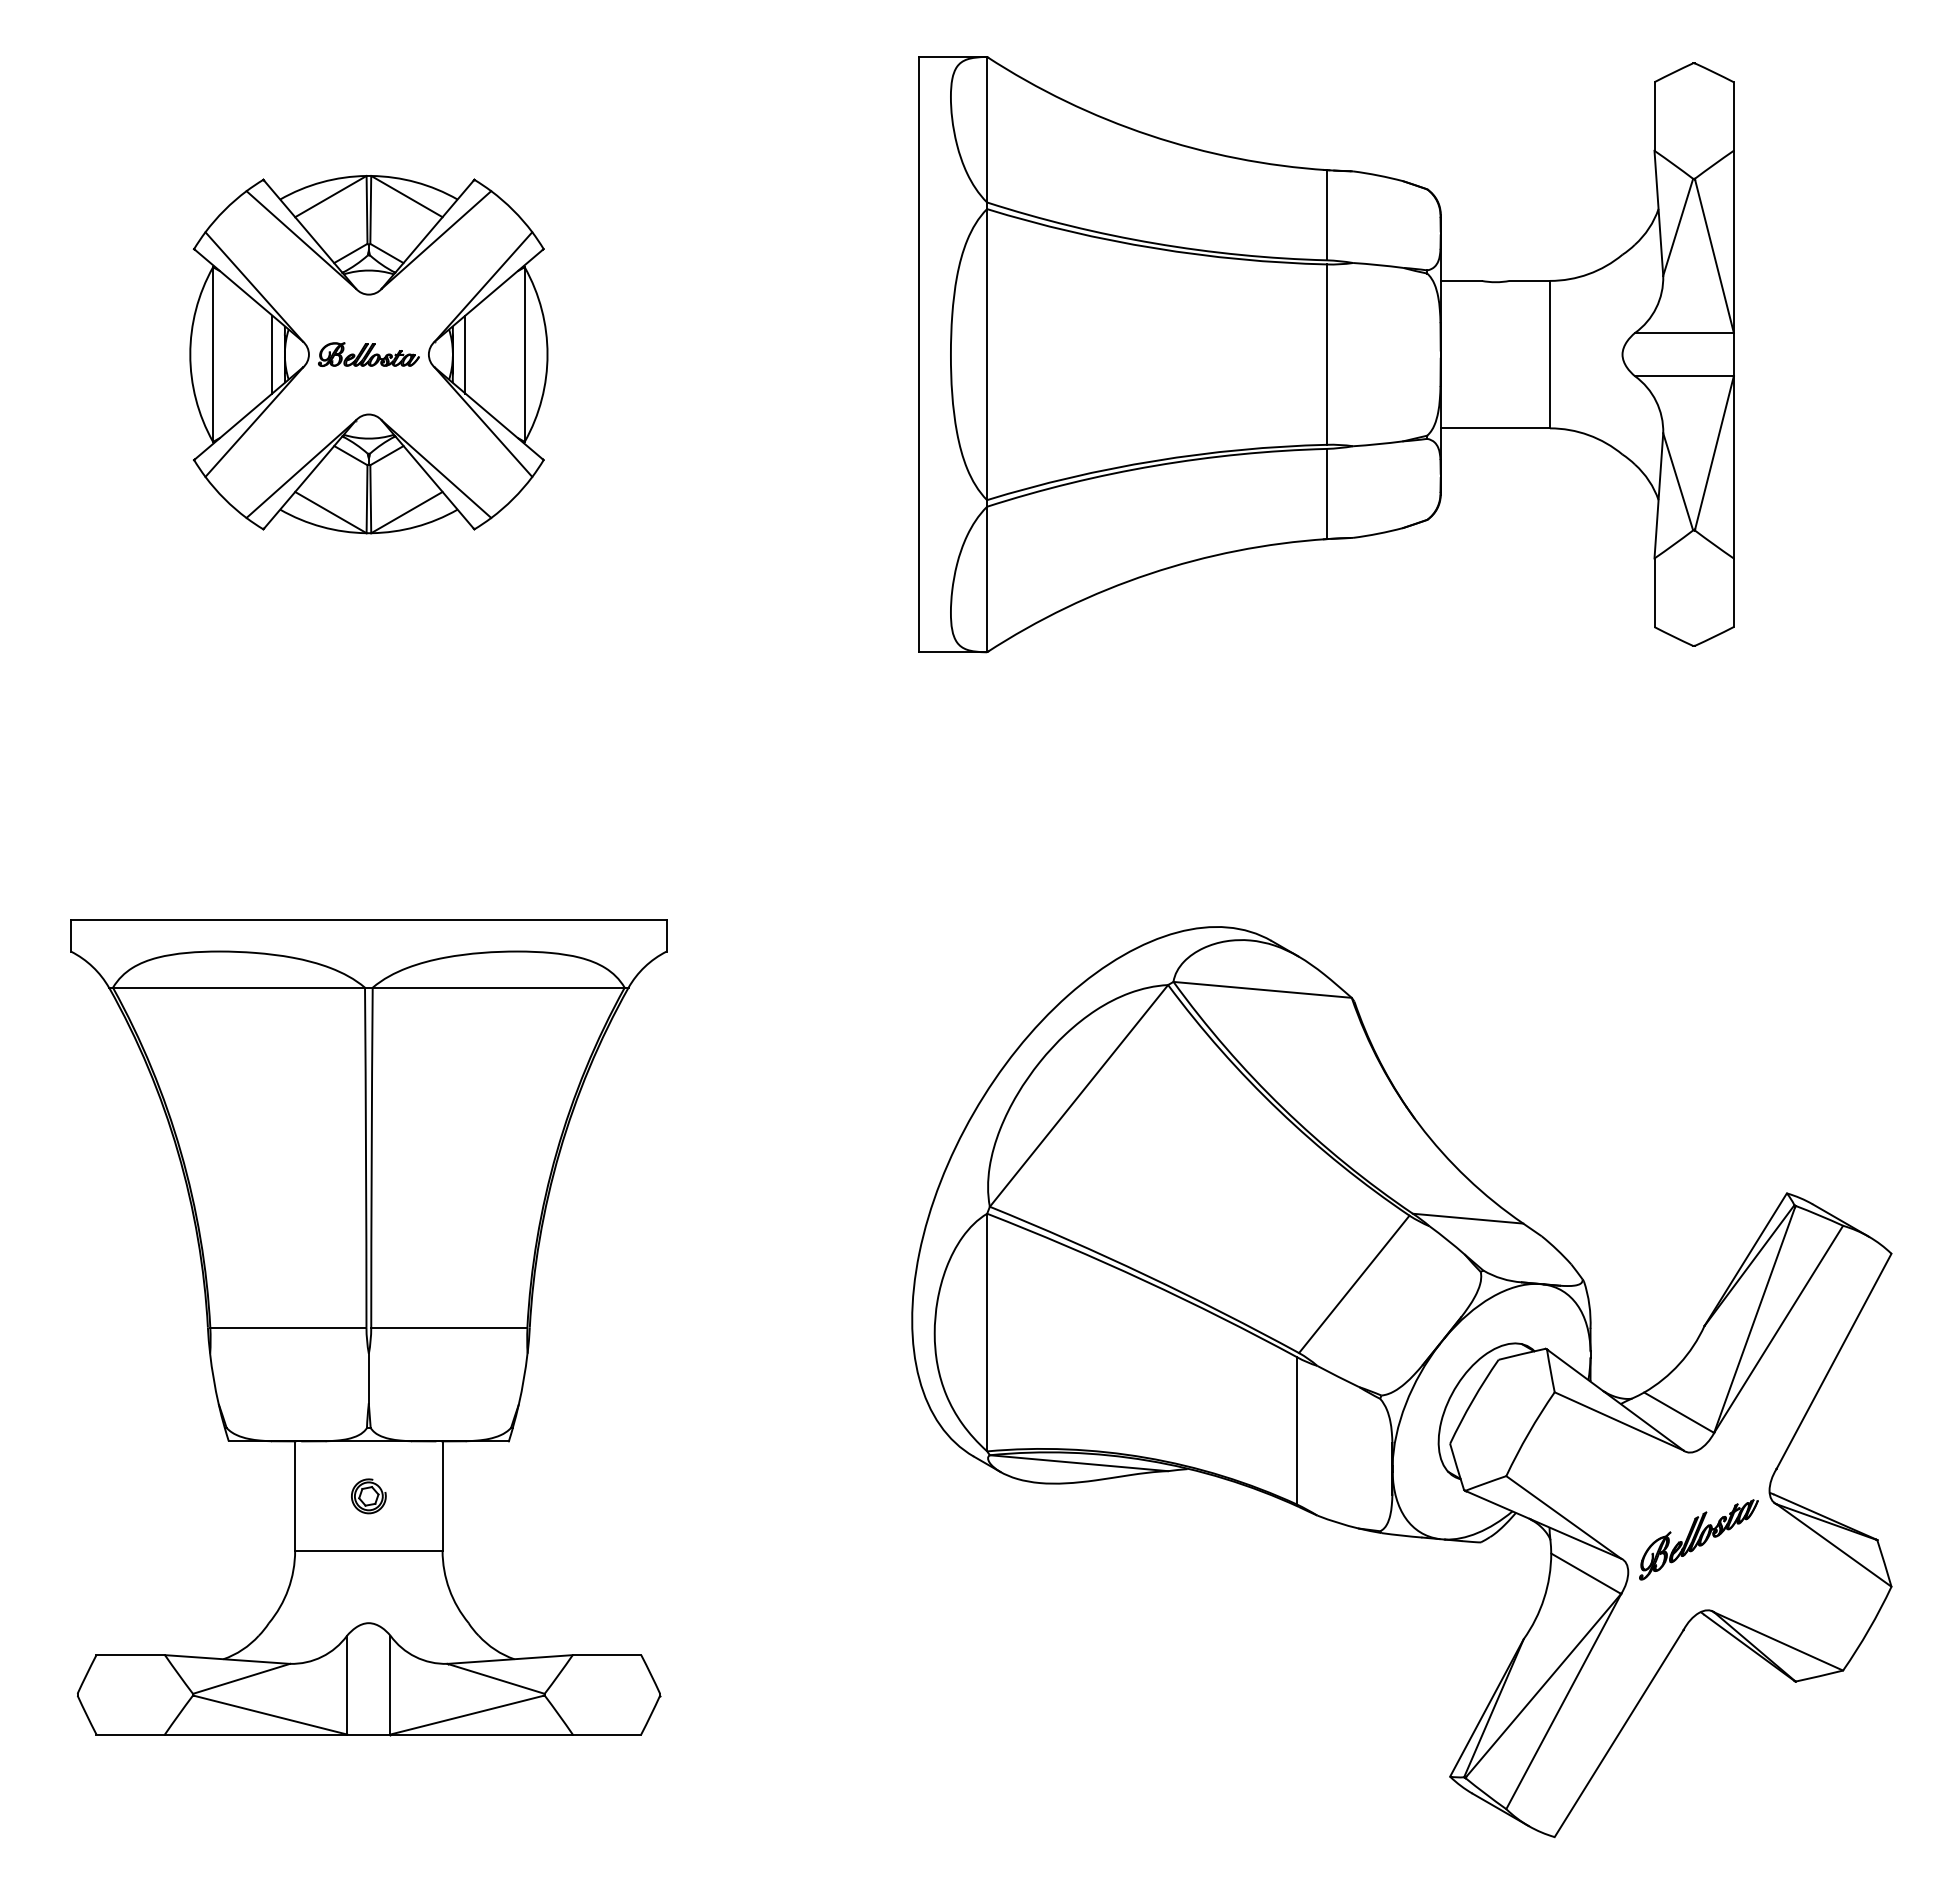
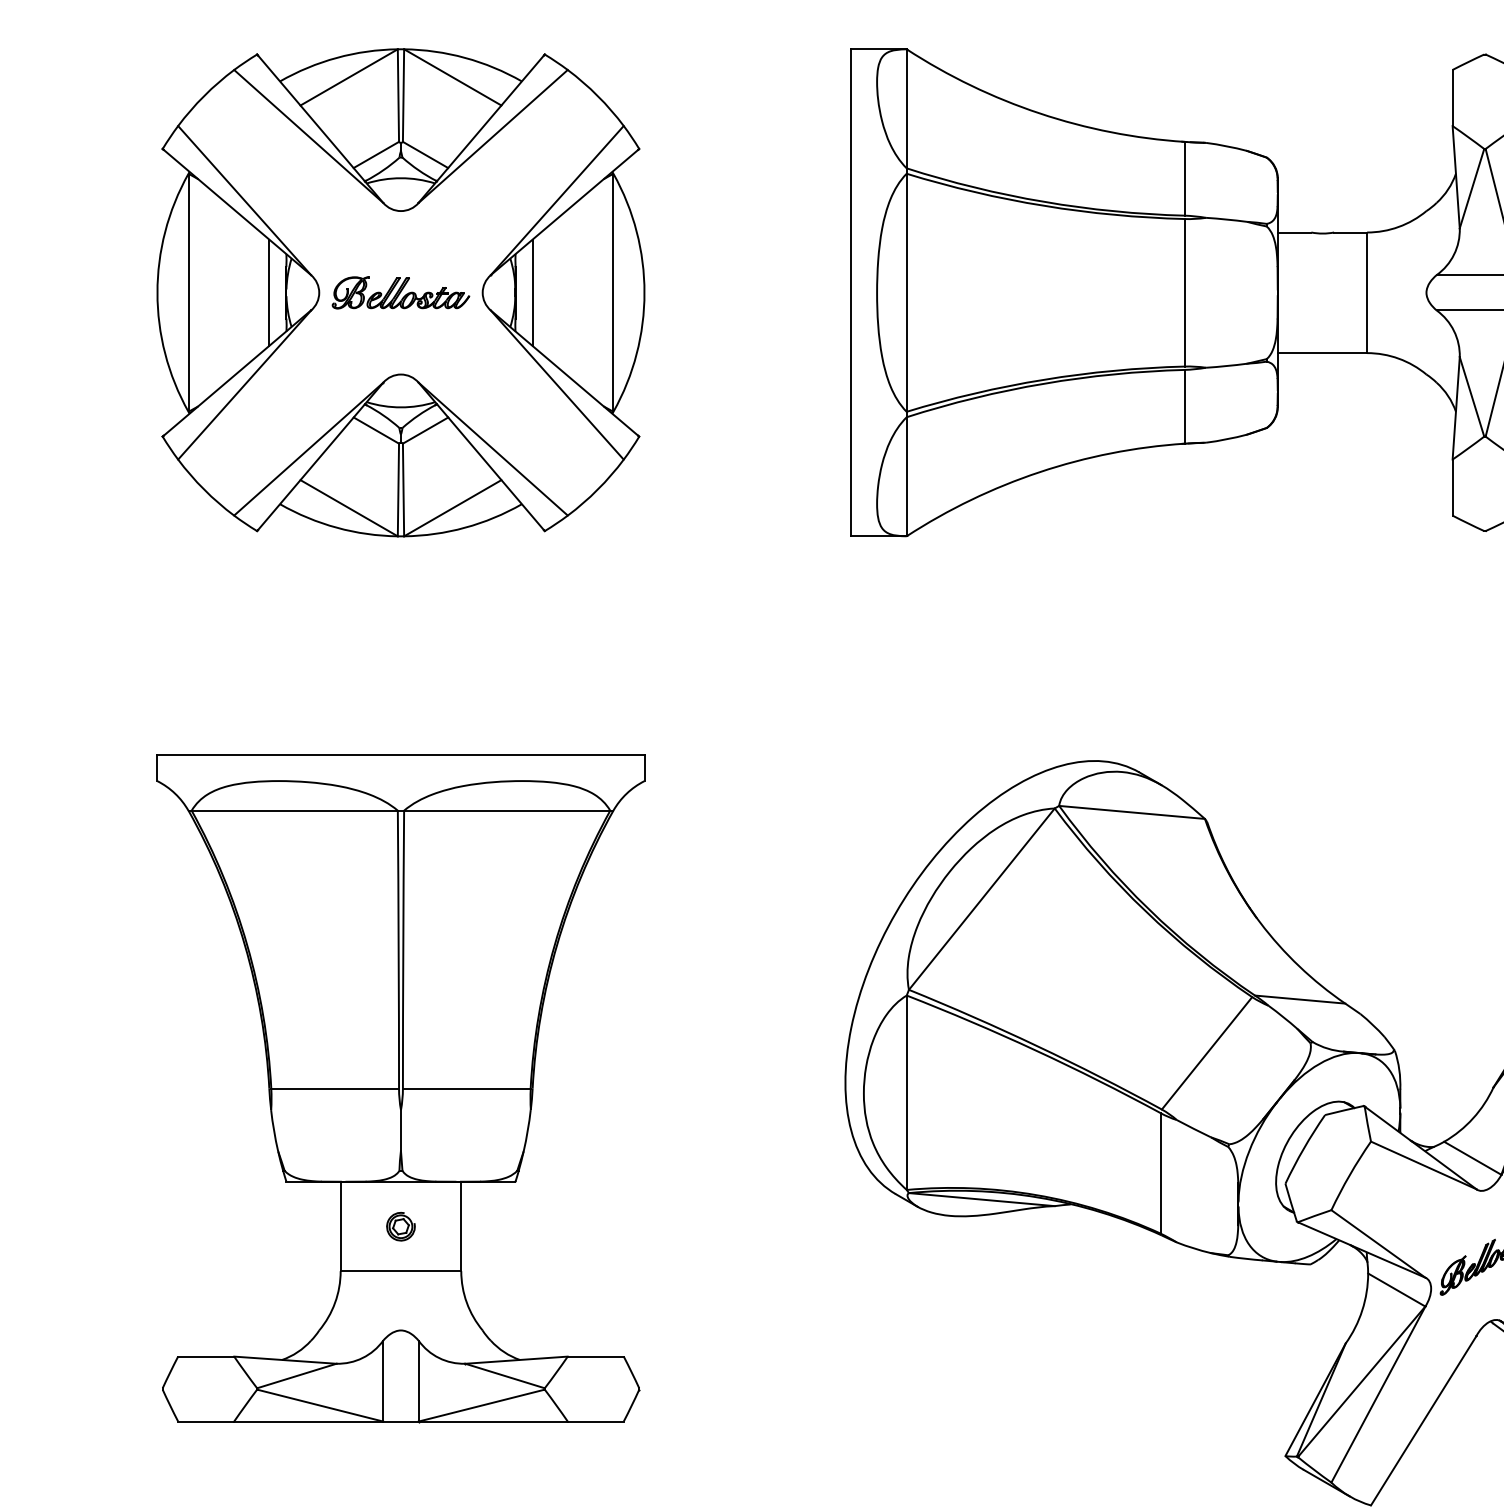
part: (368, 354) -> (400, 292), size x1.67

